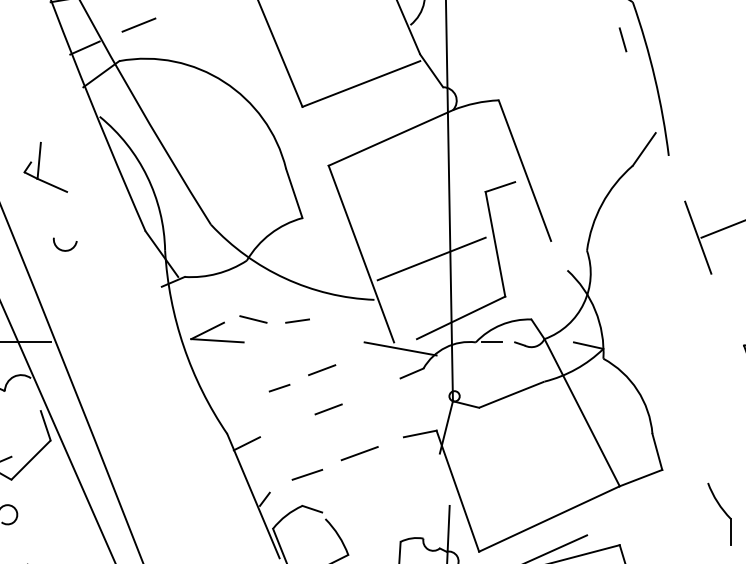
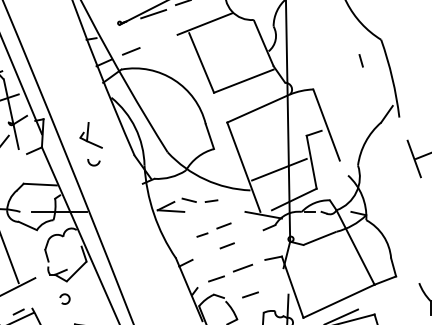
line: (621, 39) -> (360, 60), moved
part: (44, 167) -> (90, 135), moved
line: (374, 505) -> (250, 294), added

